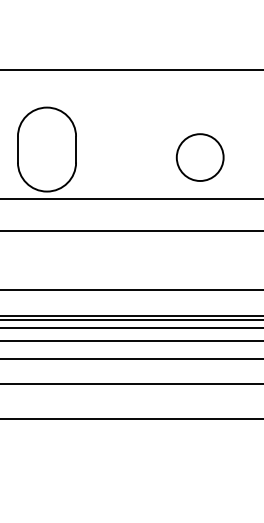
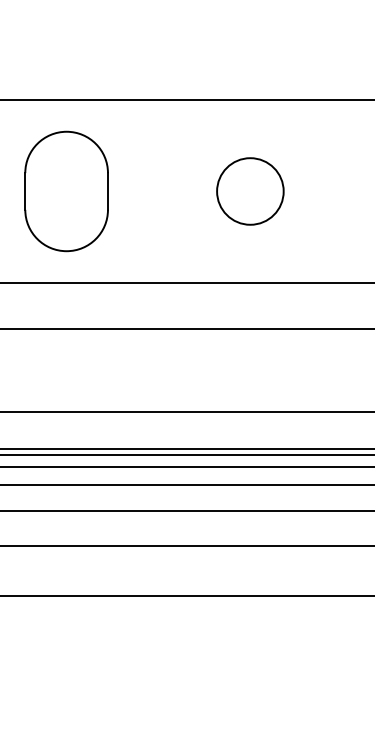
part: (46, 149) -> (65, 191), moved
circle: (199, 157) -> (249, 191), moved

